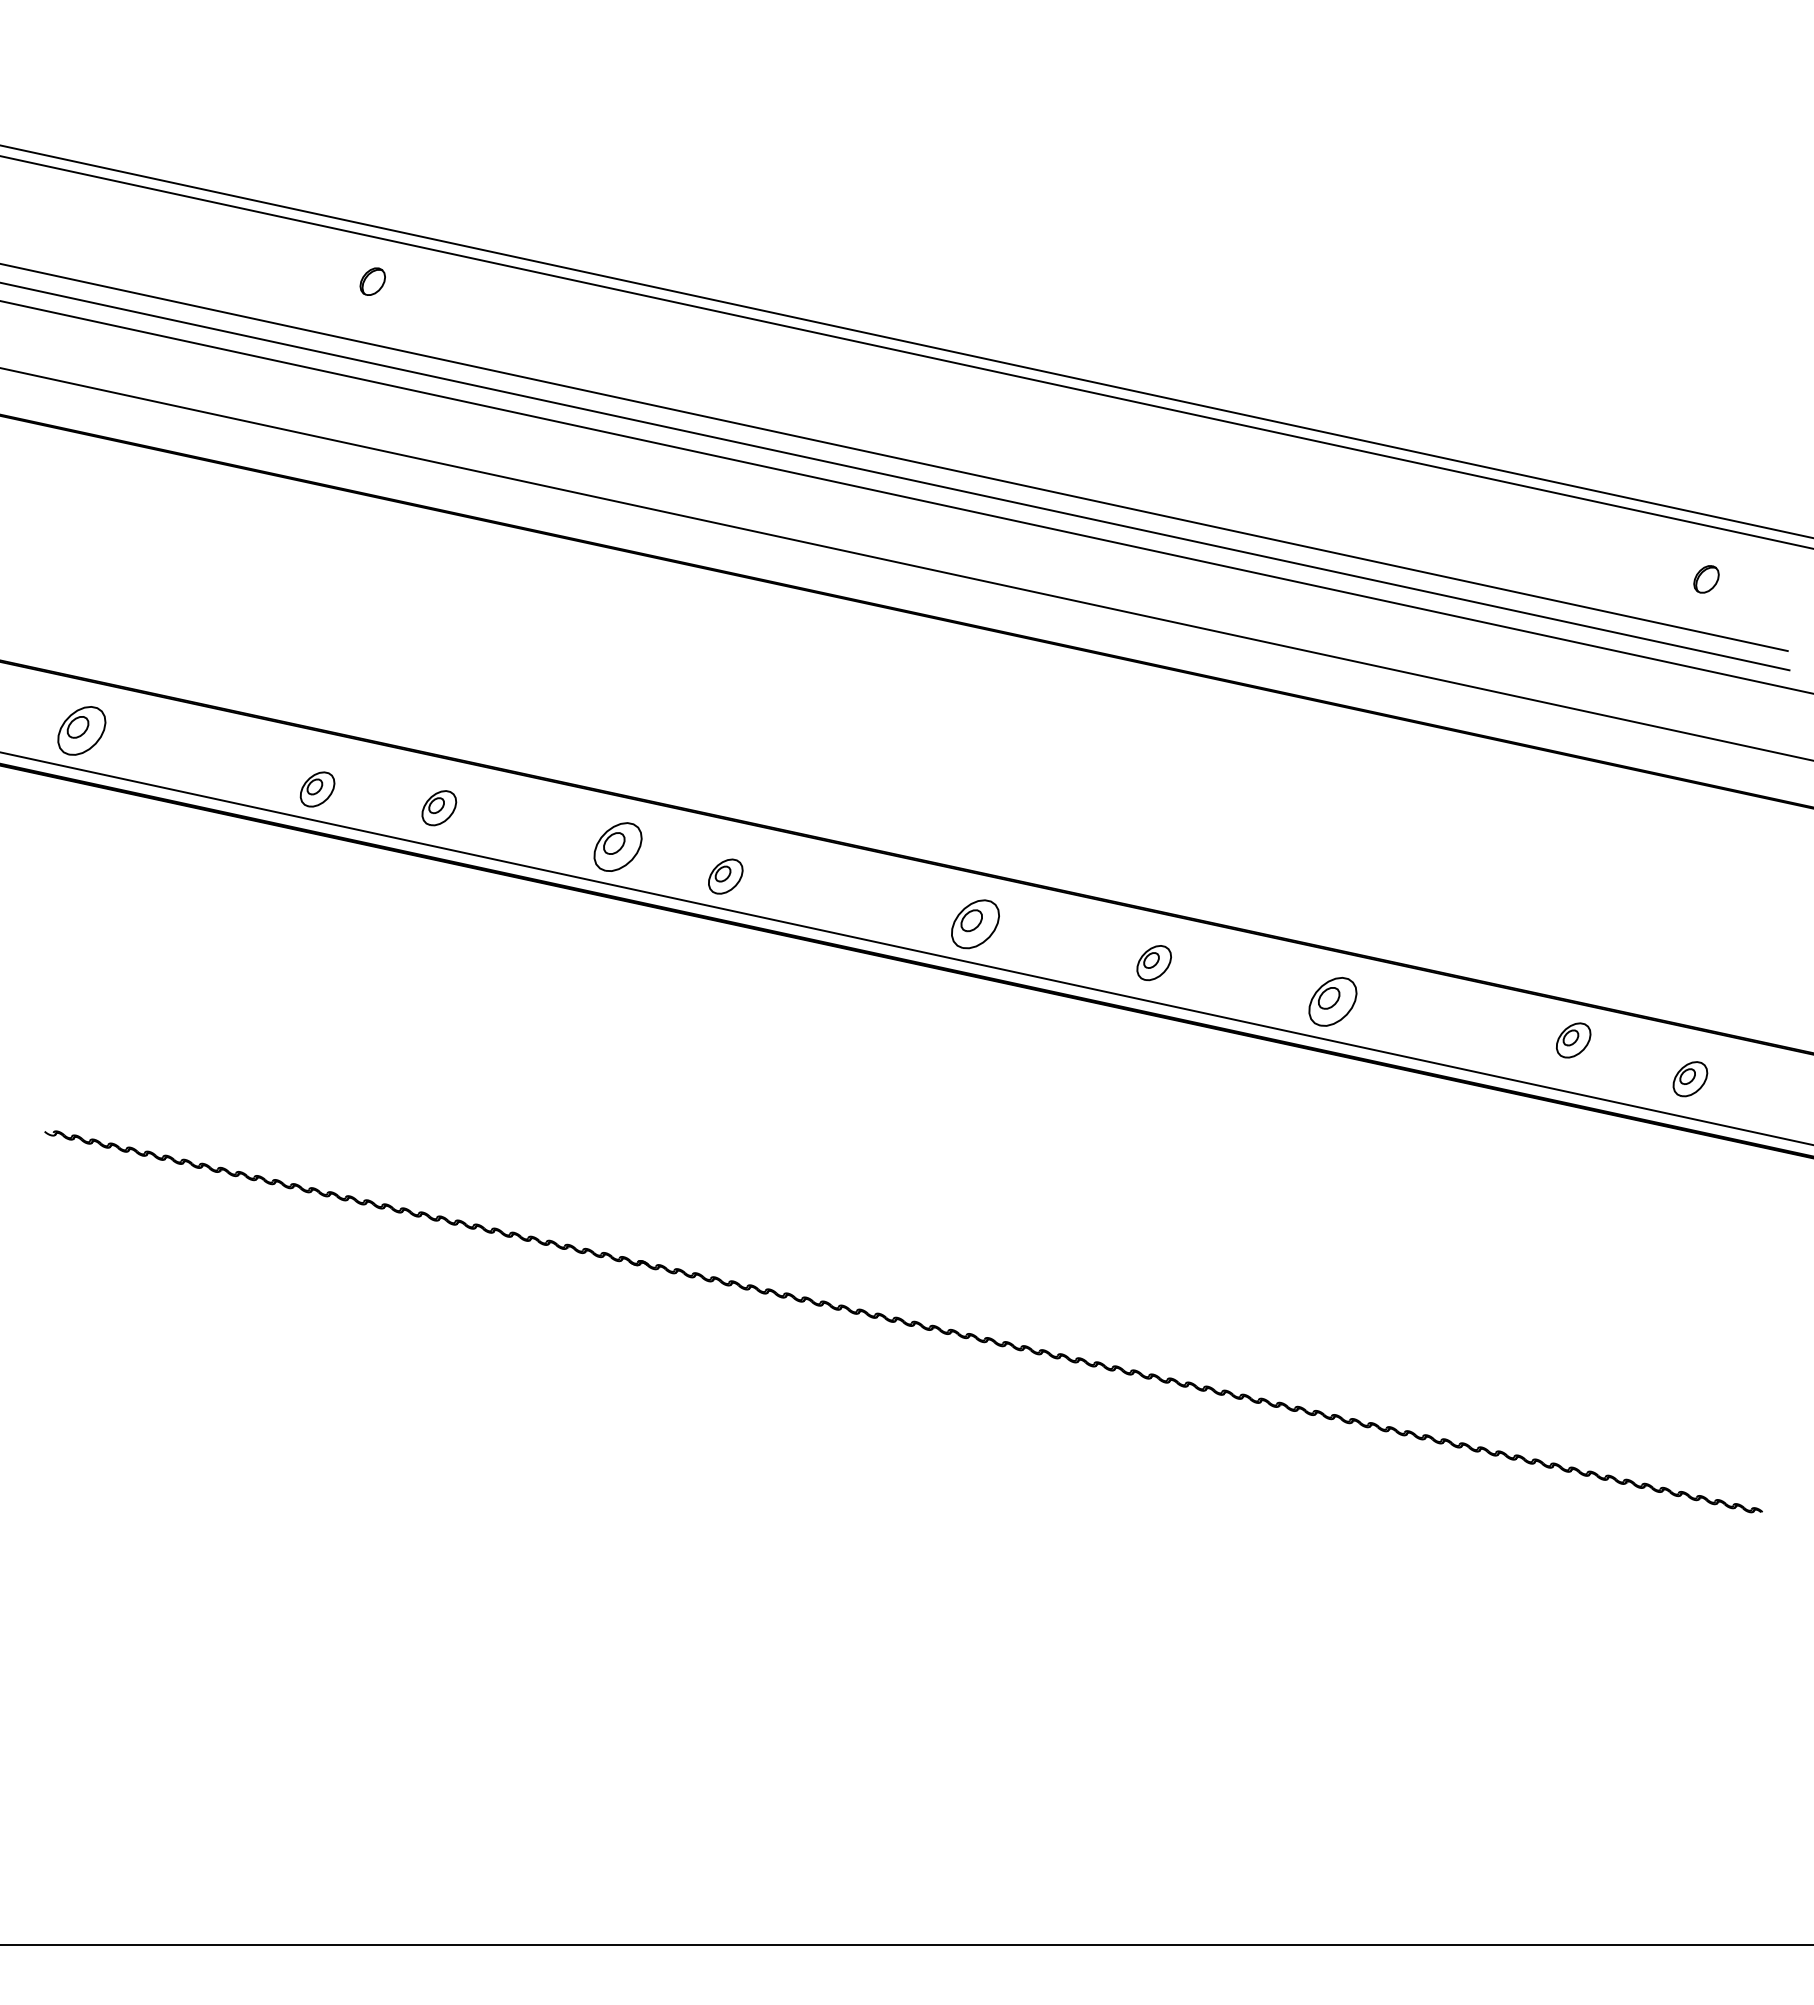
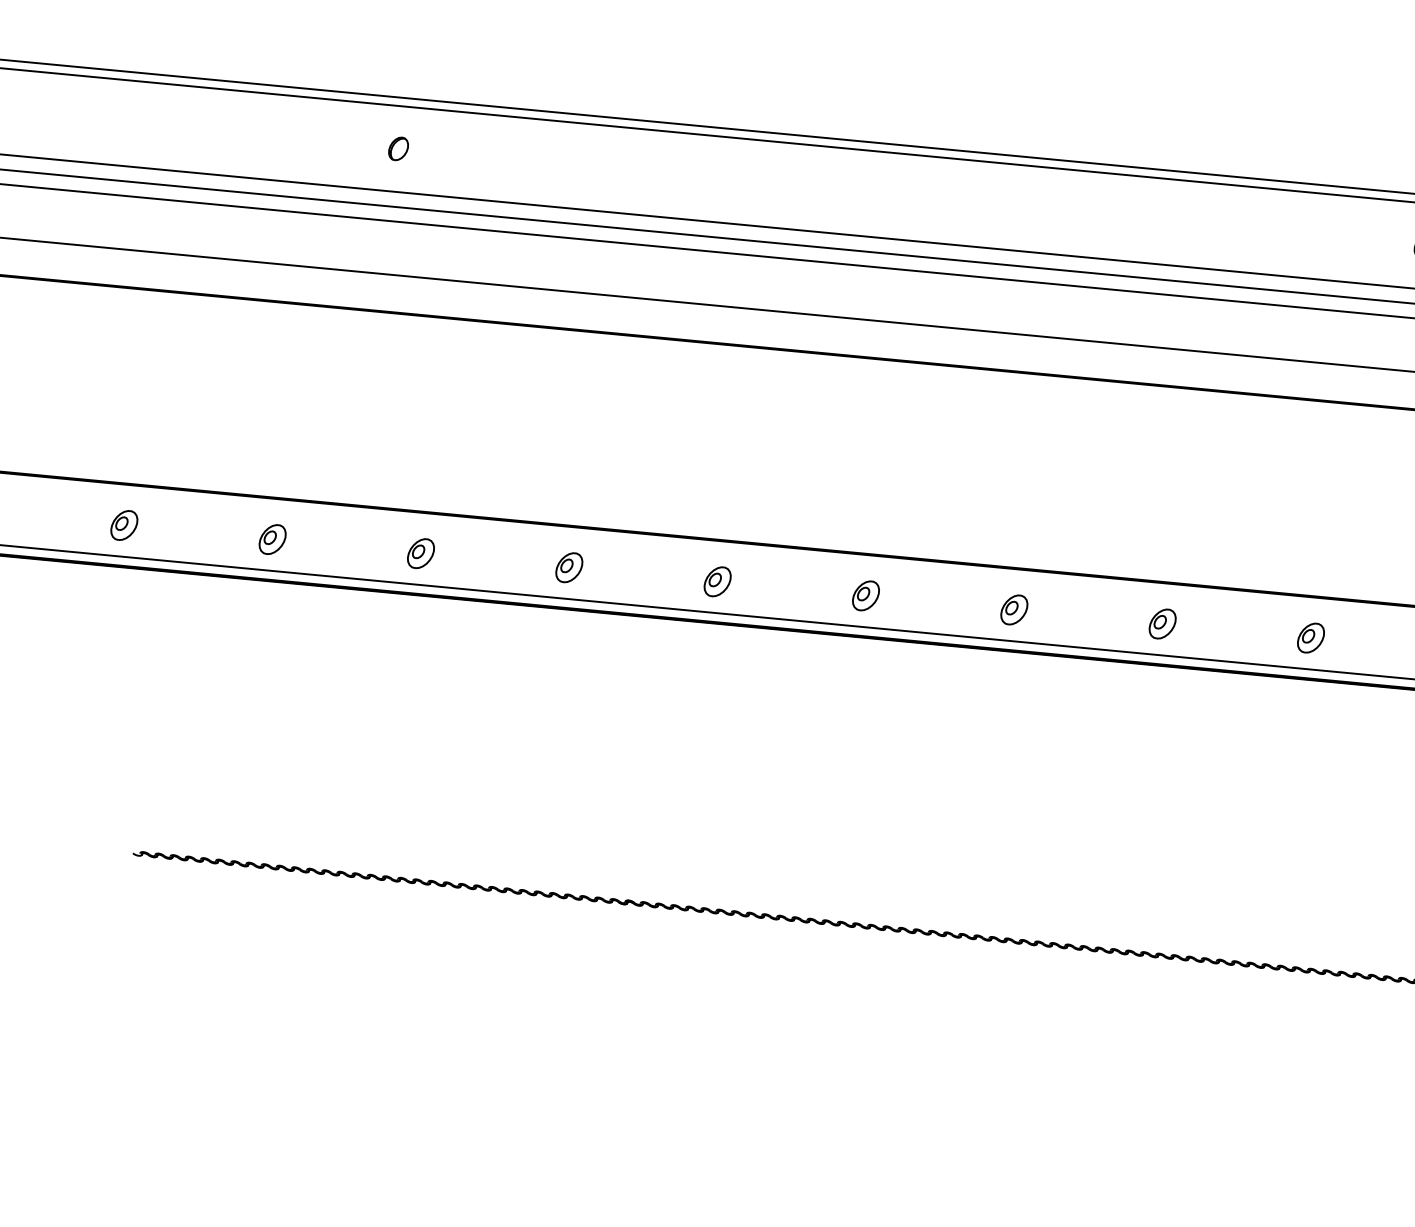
part: (372, 281) -> (398, 148), moved
part: (81, 730) -> (124, 525), size x0.71
part: (317, 789) -> (272, 539), moved
part: (617, 846) -> (568, 567), size x0.71
part: (725, 876) -> (717, 581), moved
part: (975, 924) -> (866, 596), size x0.71
part: (1332, 1001) -> (1162, 623), size x0.71
part: (1573, 1040) -> (1310, 638), moved

